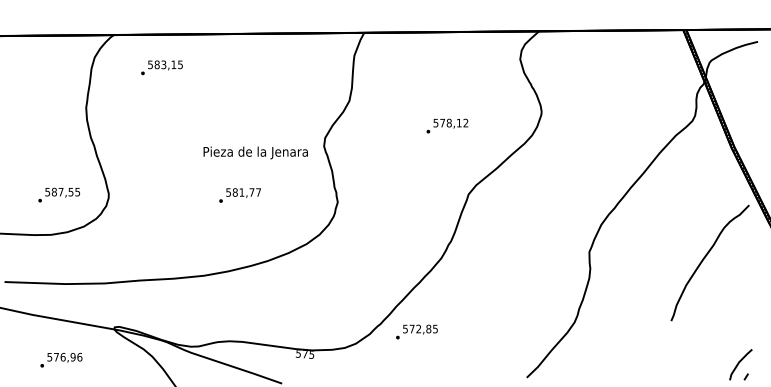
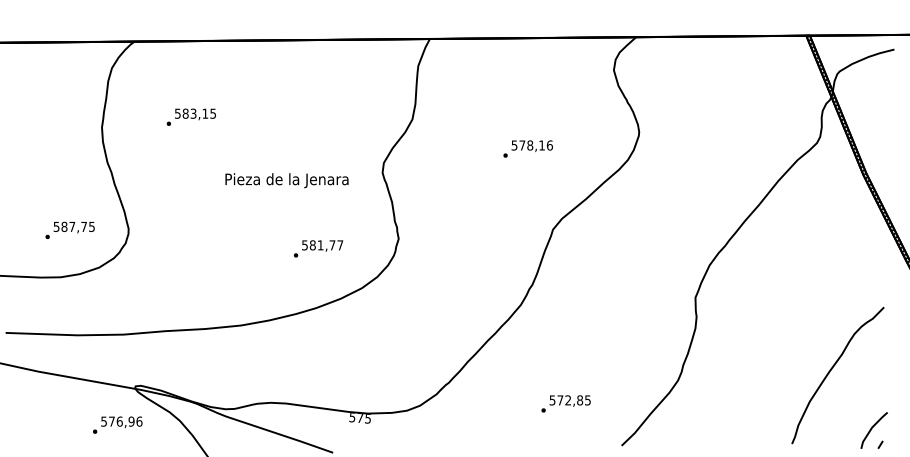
text: (161, 67) -> (190, 116), moved
text: (465, 123) -> (549, 145), 578,12 -> 578,16
text: (255, 152) -> (286, 180), moved
text: (70, 192) -> (83, 227), 587,55 -> 587,75
text: (240, 195) -> (318, 248), moved
curve: (703, 260) -> (830, 372), moved
text: (416, 331) -> (565, 403), moved
text: (61, 359) -> (117, 424), moved

